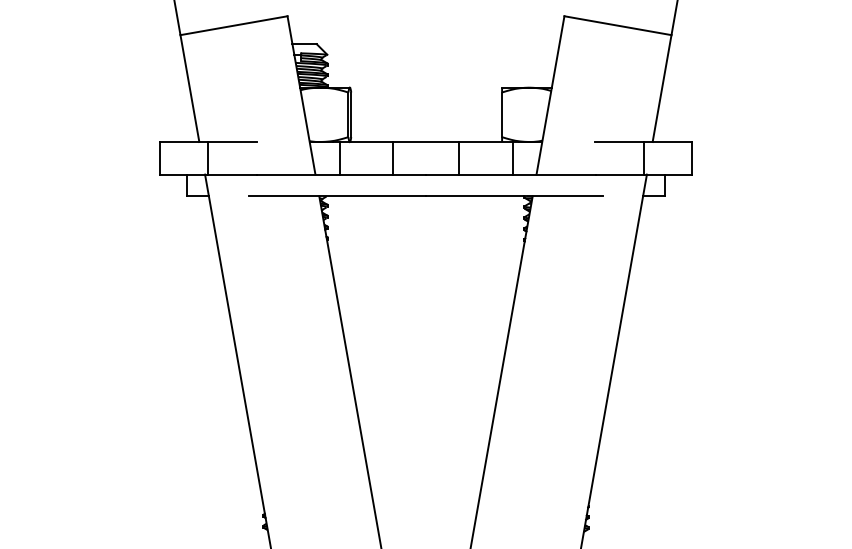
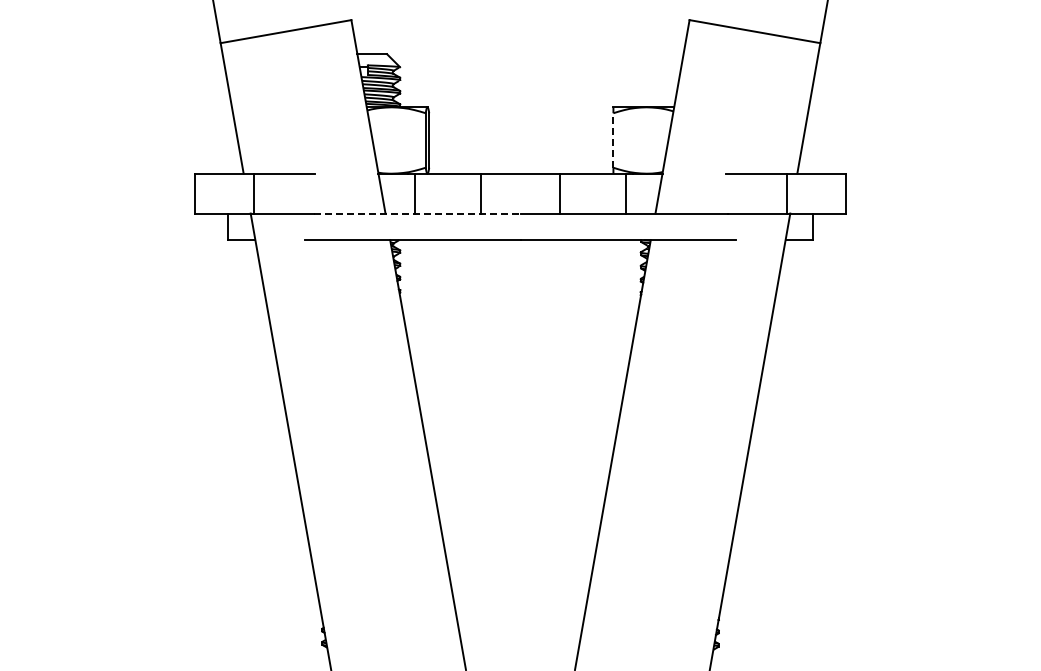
line: (502, 114) -> (613, 140), solid -> dashed
line: (341, 174) -> (417, 213), solid -> dashed

